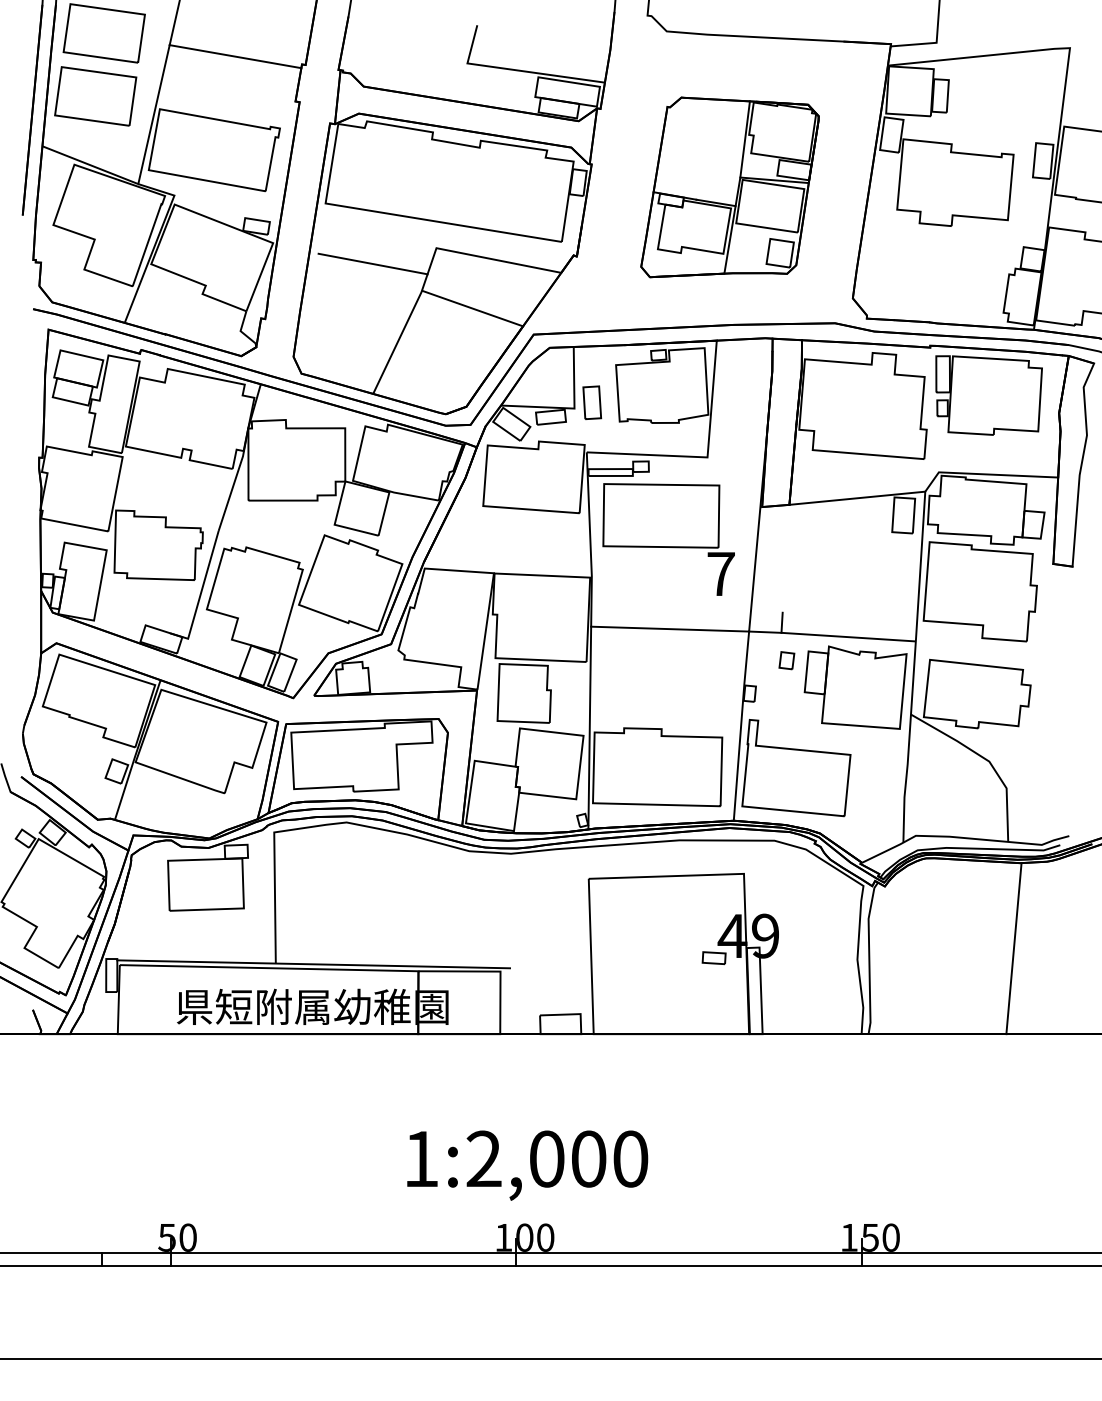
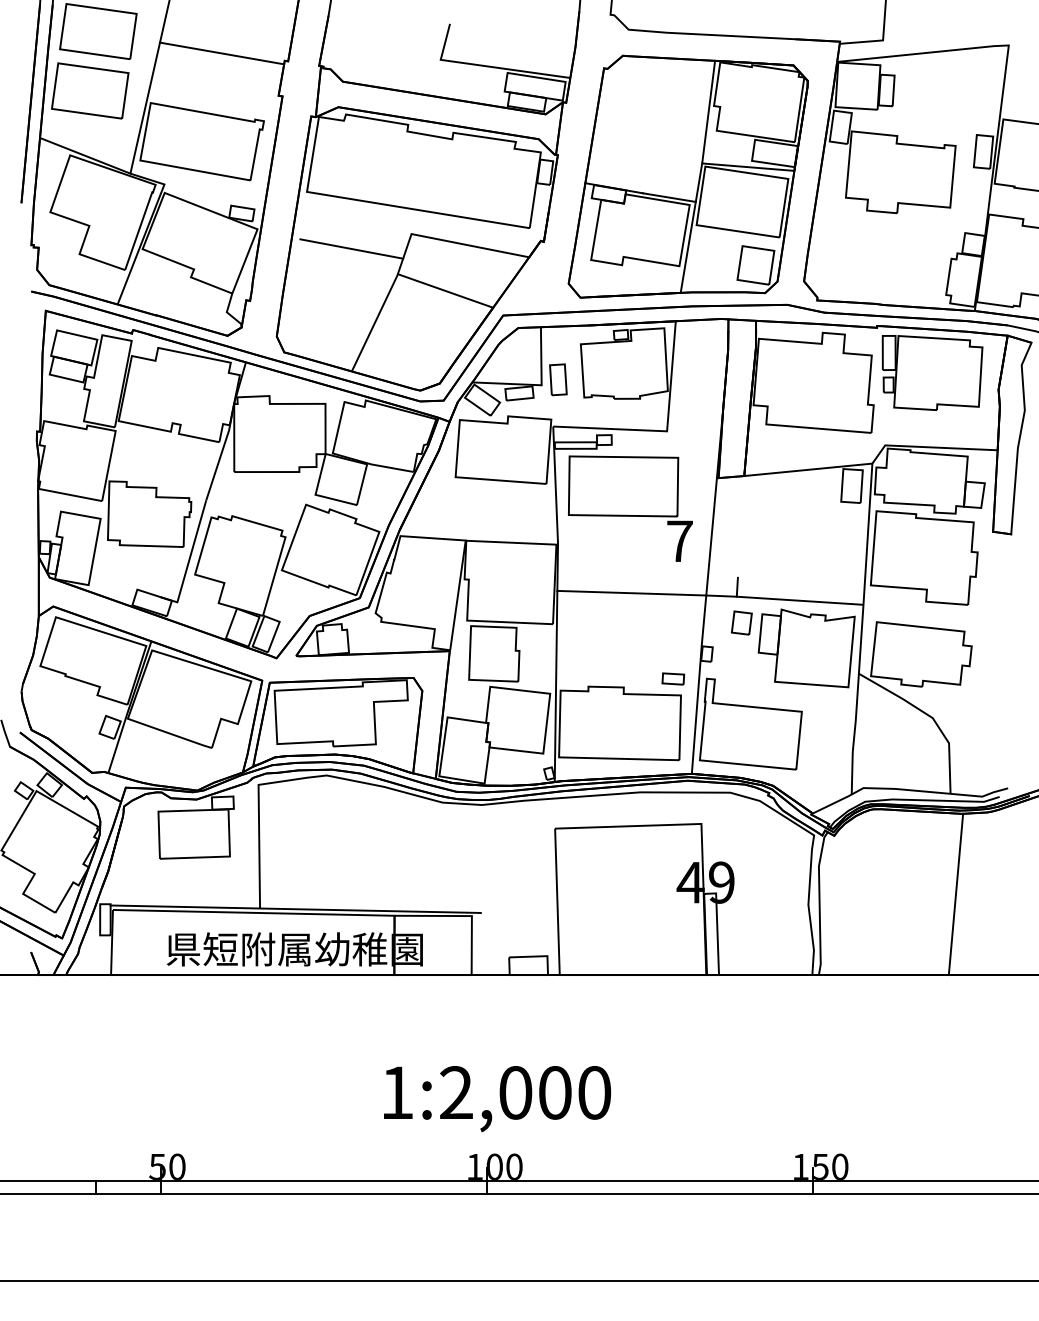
part: (729, 187) -> (687, 176), size x1.43
part: (786, 660) -> (741, 622), size x1.43
part: (713, 958) -> (672, 679), moved

